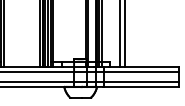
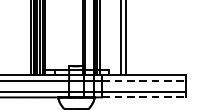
line: (141, 72) -> (144, 81), solid -> dashed
line: (141, 86) -> (144, 96), solid -> dashed

